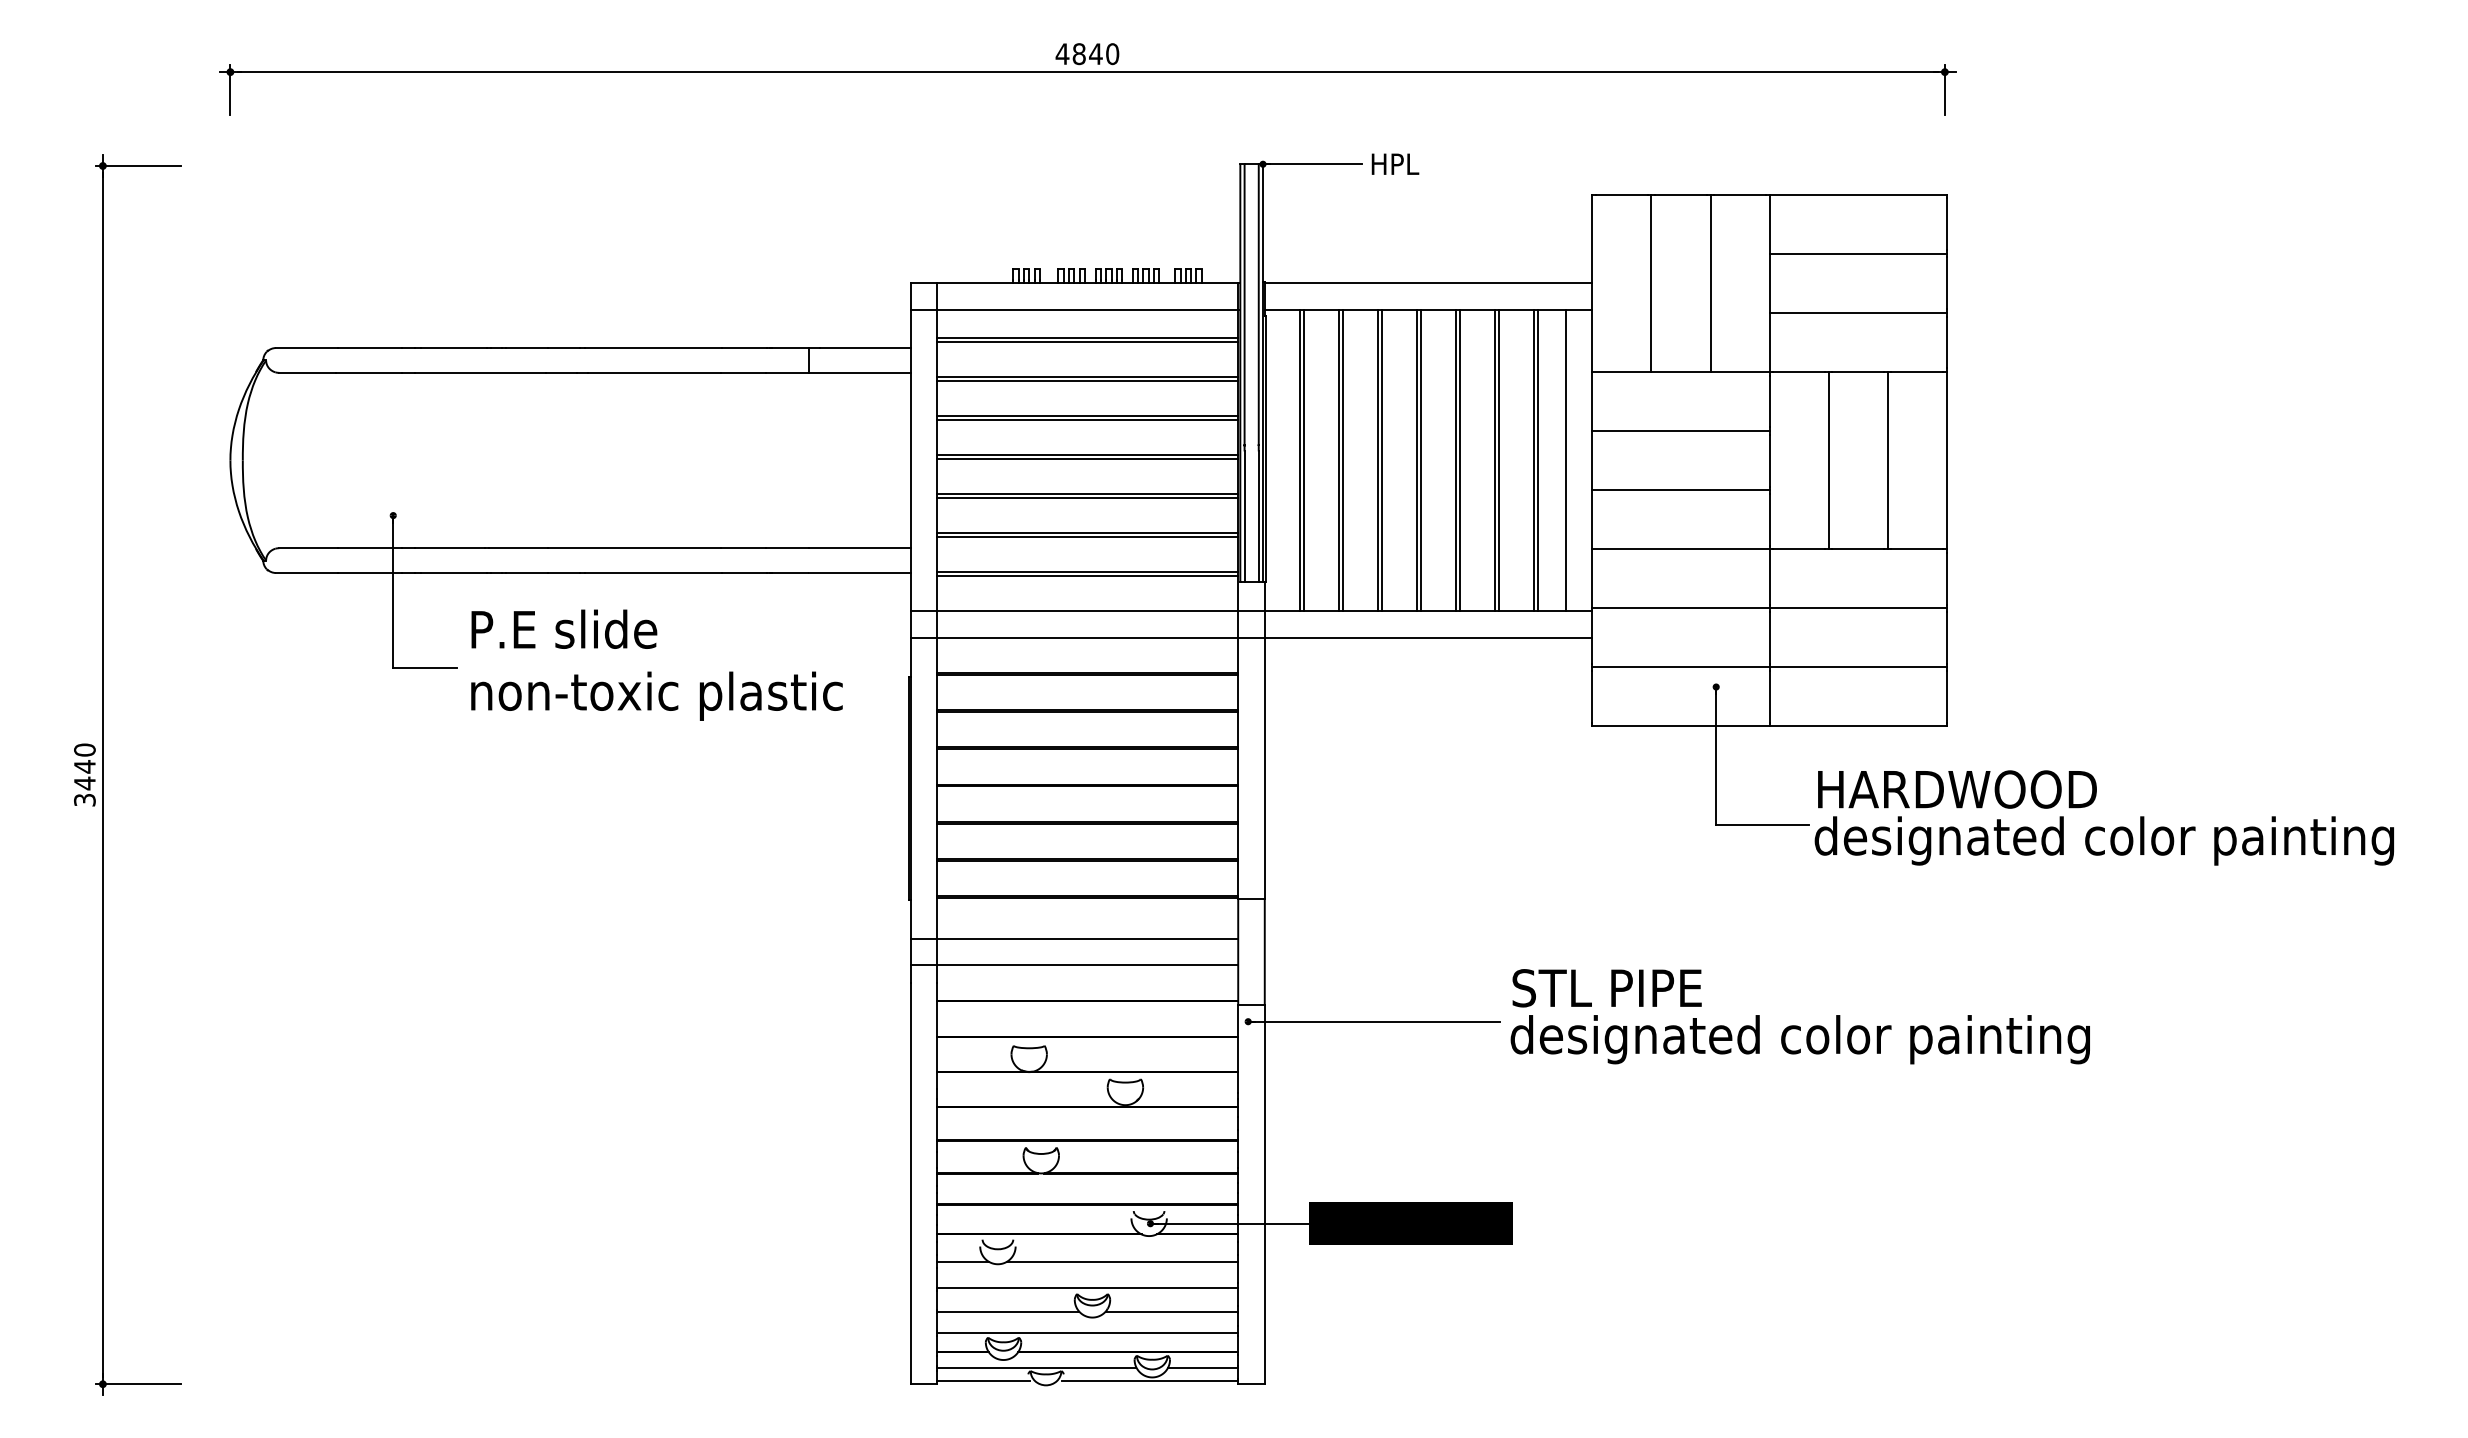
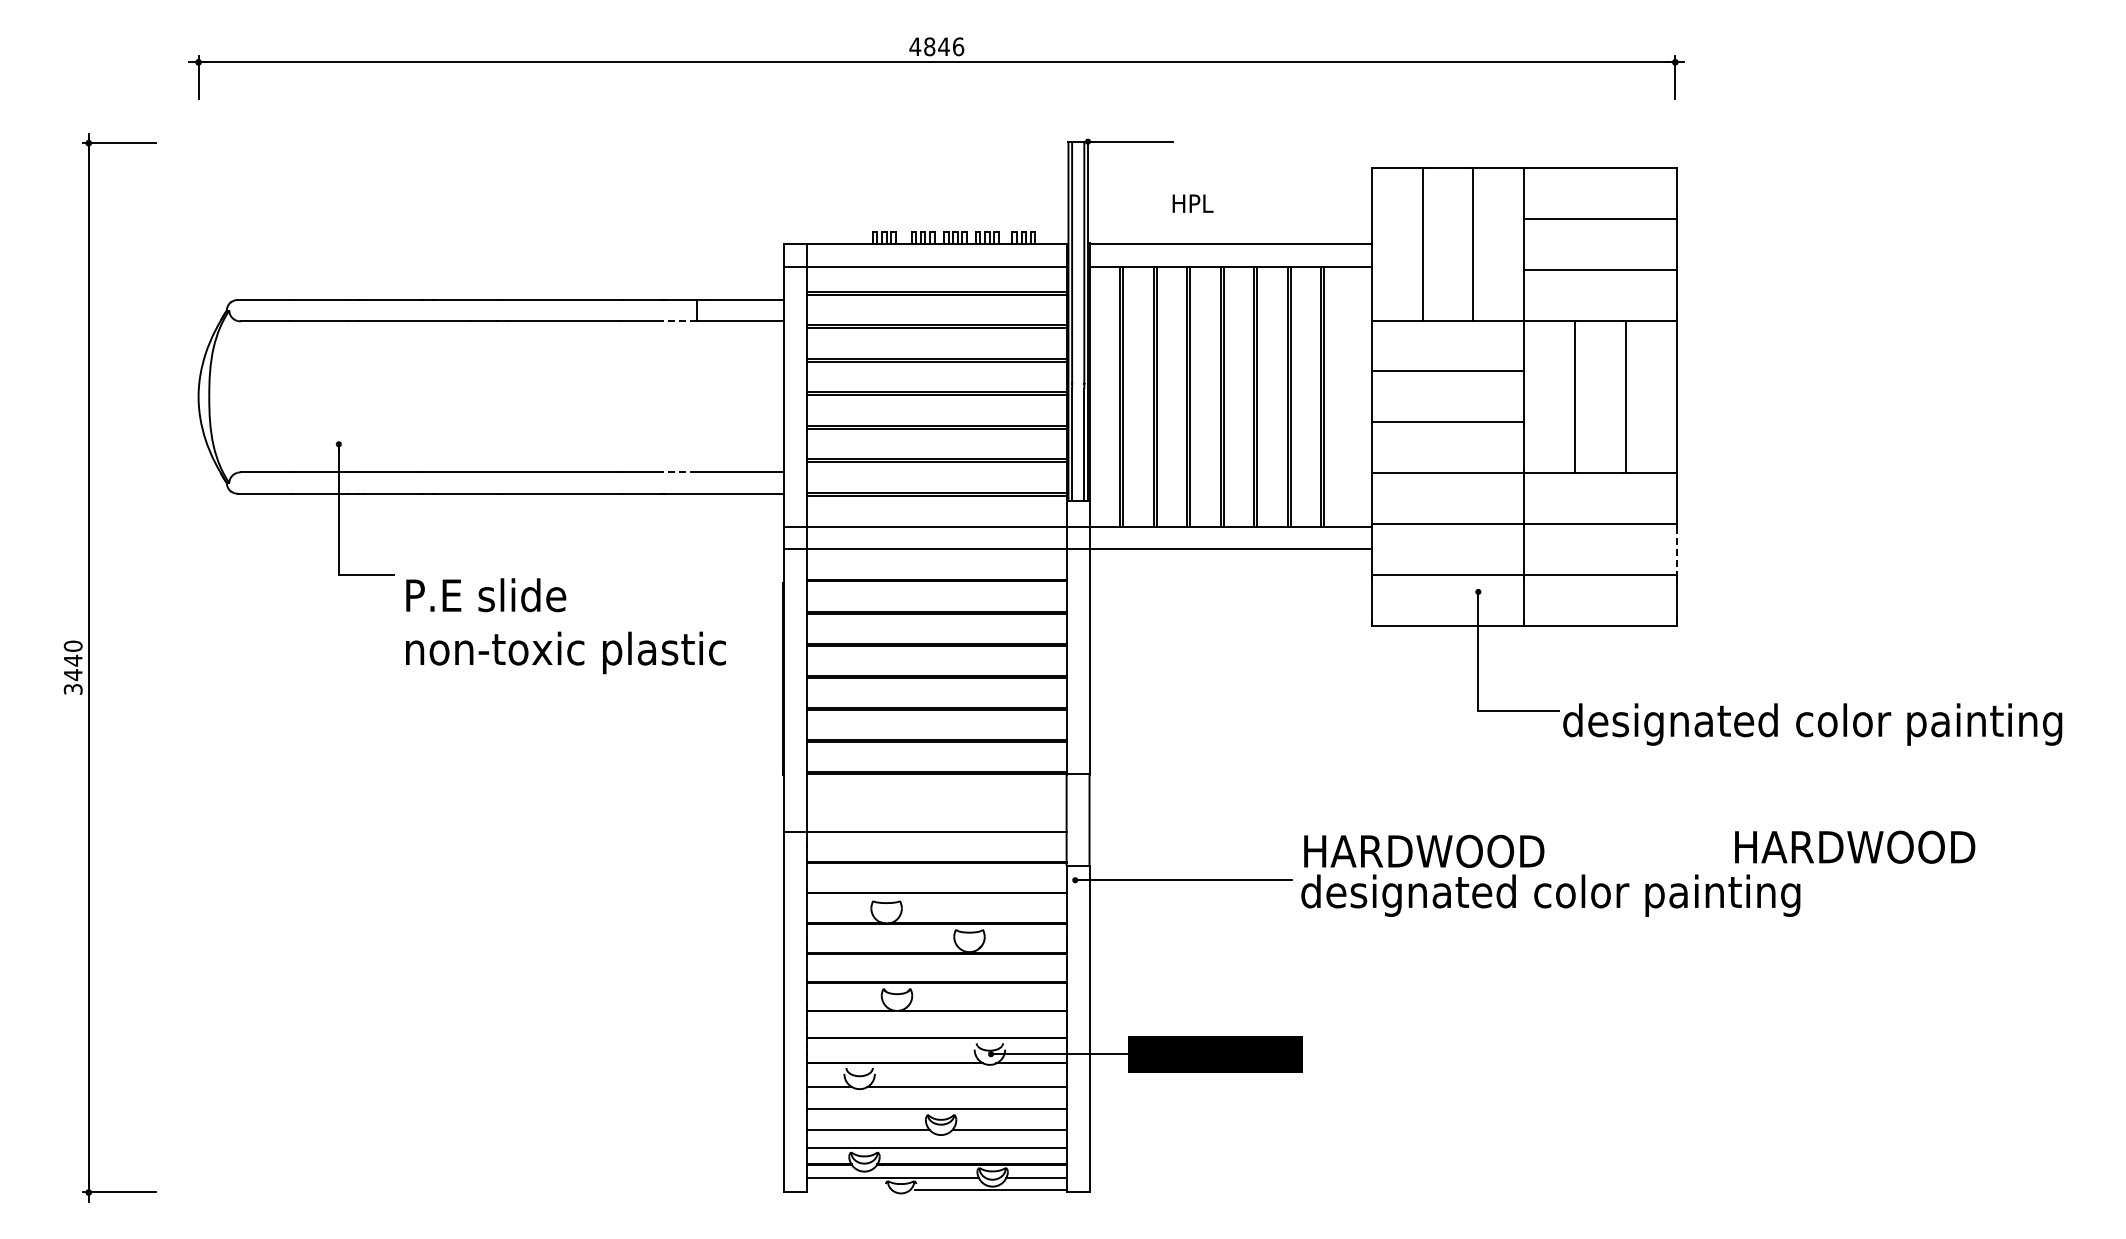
text: (1112, 53) -> (958, 46), 4840 -> 4846
text: (1394, 164) -> (1192, 203), moved
line: (787, 373) -> (678, 321), solid -> dashed
line: (1565, 460) -> (1348, 396), removed
line: (787, 548) -> (678, 472), solid -> dashed
line: (1946, 637) -> (1676, 549), solid -> dashed
text: (656, 665) -> (565, 626), moved
text: (1957, 788) -> (1855, 846), moved
line: (1074, 938) -> (925, 808), removed
text: (1652, 987) -> (1423, 850), STL PIPE -> HARDWOOD
line: (982, 1380) -> (846, 1189), removed

